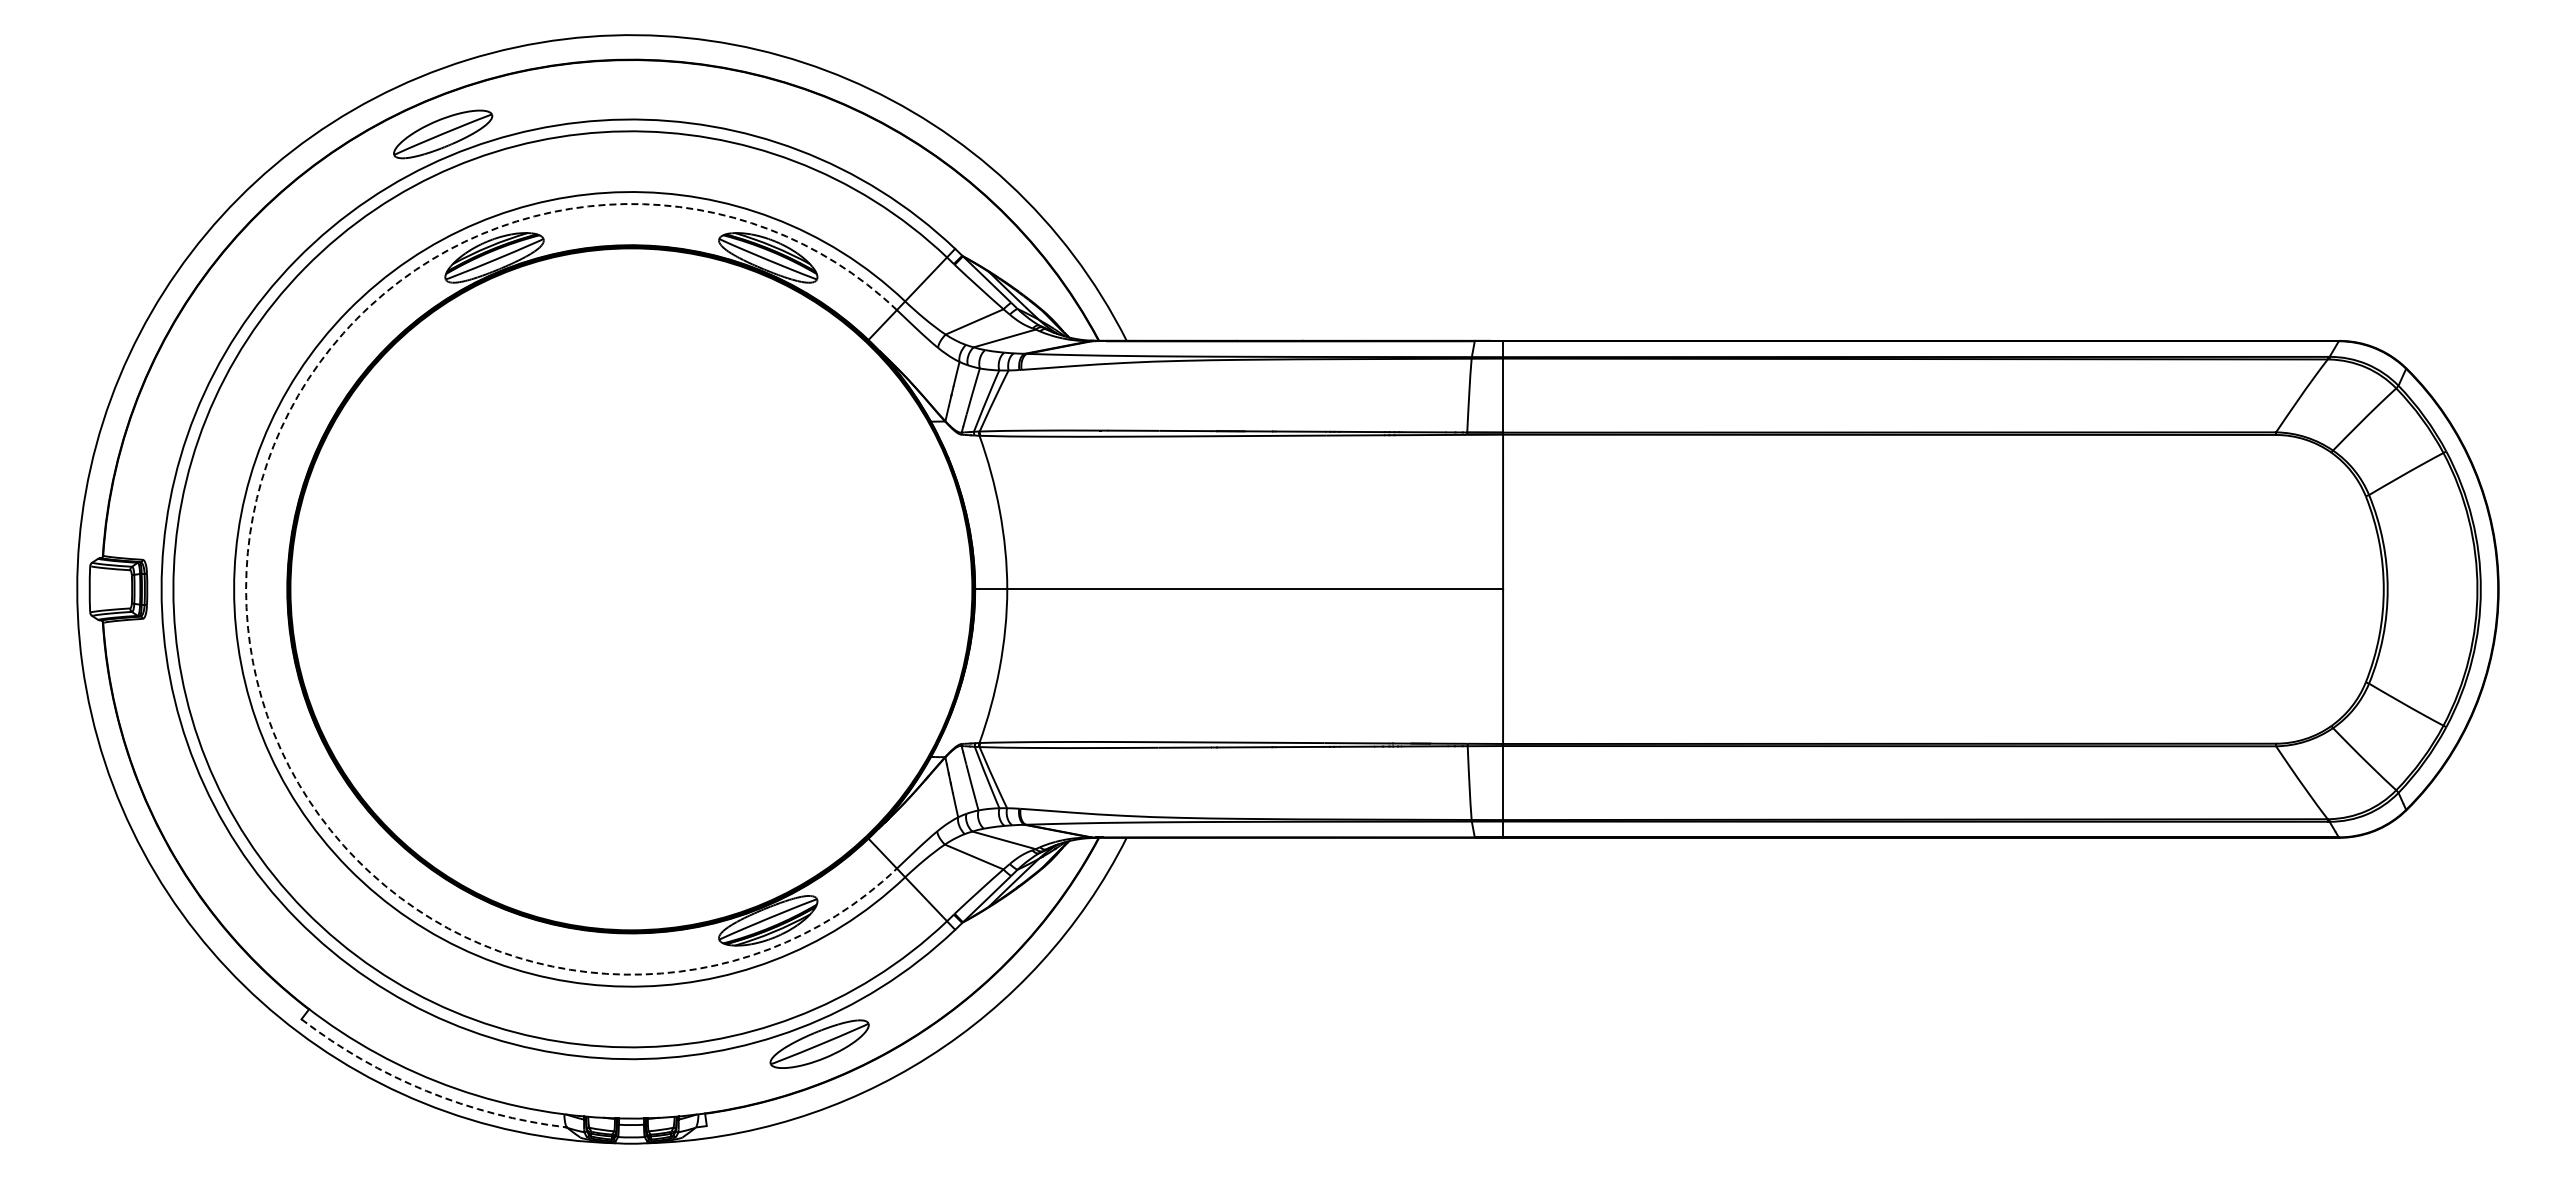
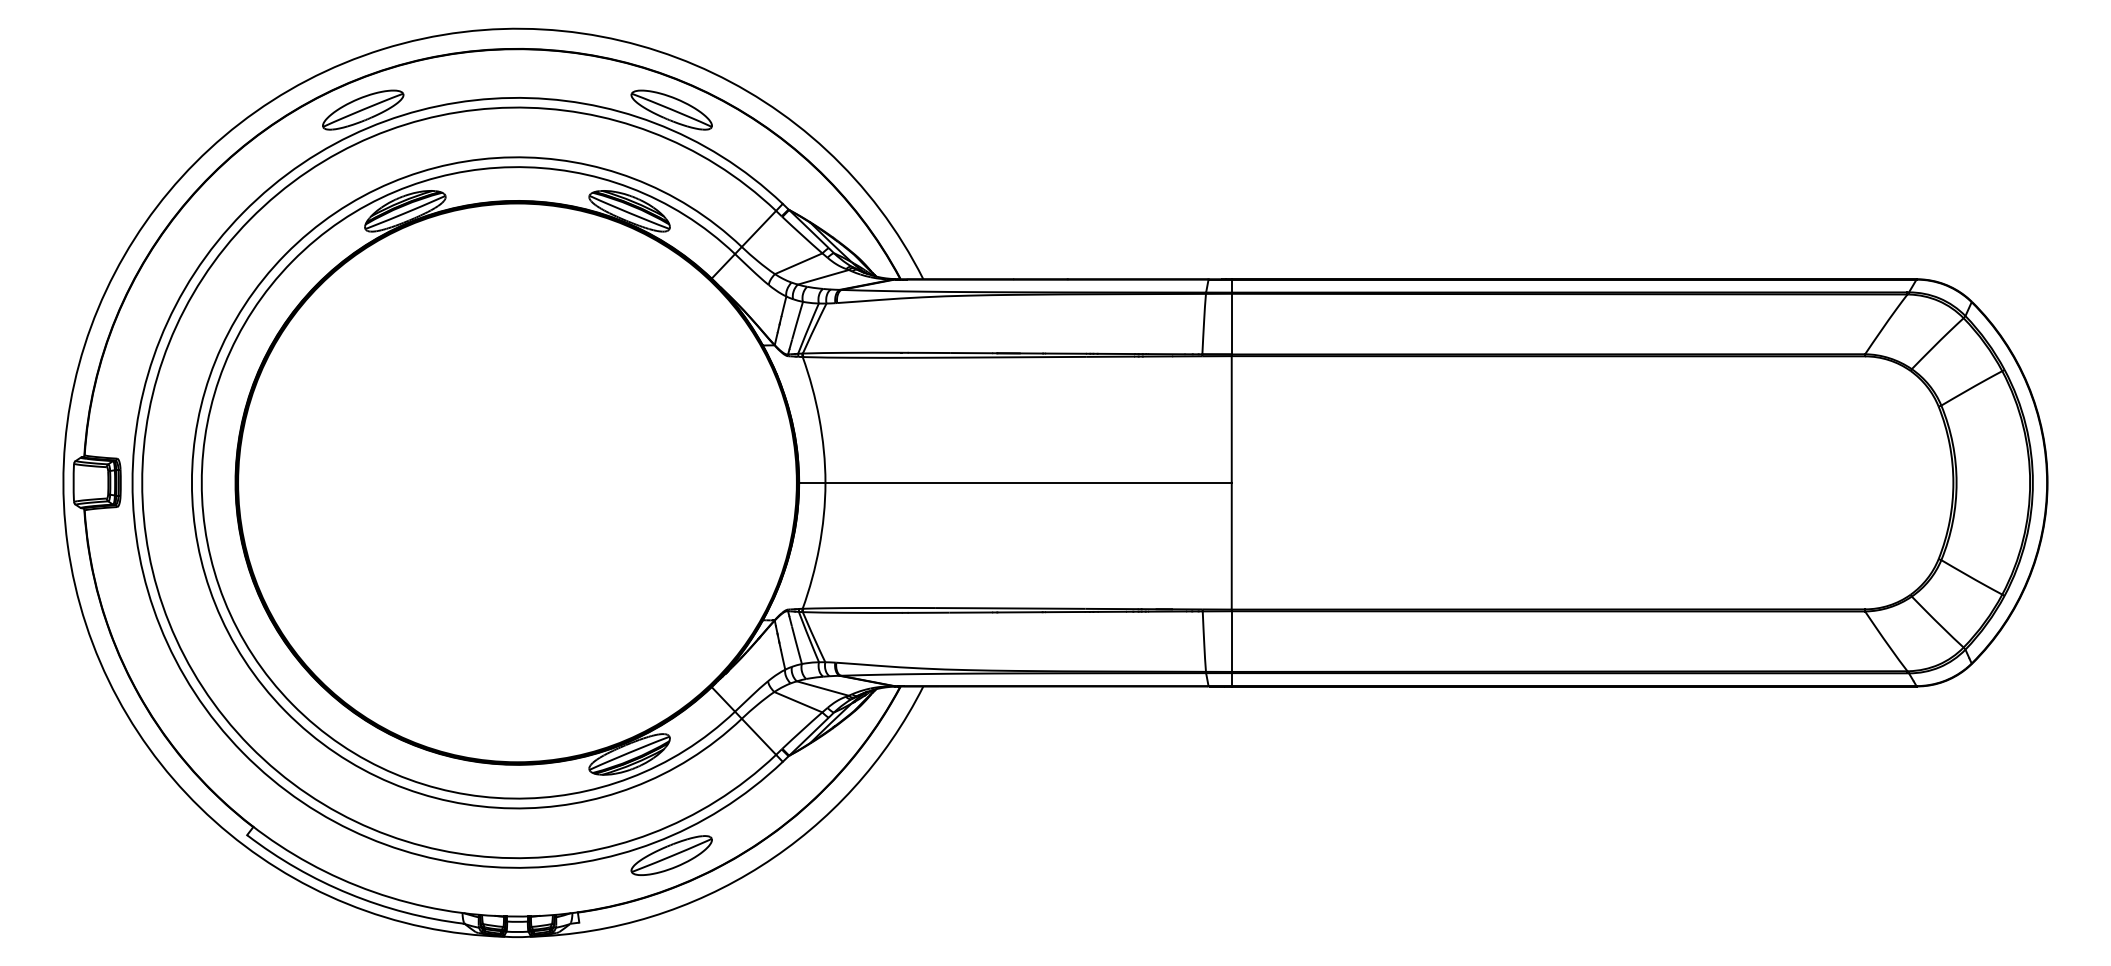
part: (819, 134) -> (671, 110), added
arc: (246, 589) -> (202, 483), dashed -> solid
arc: (426, 1091) -> (349, 894), dashed -> solid

